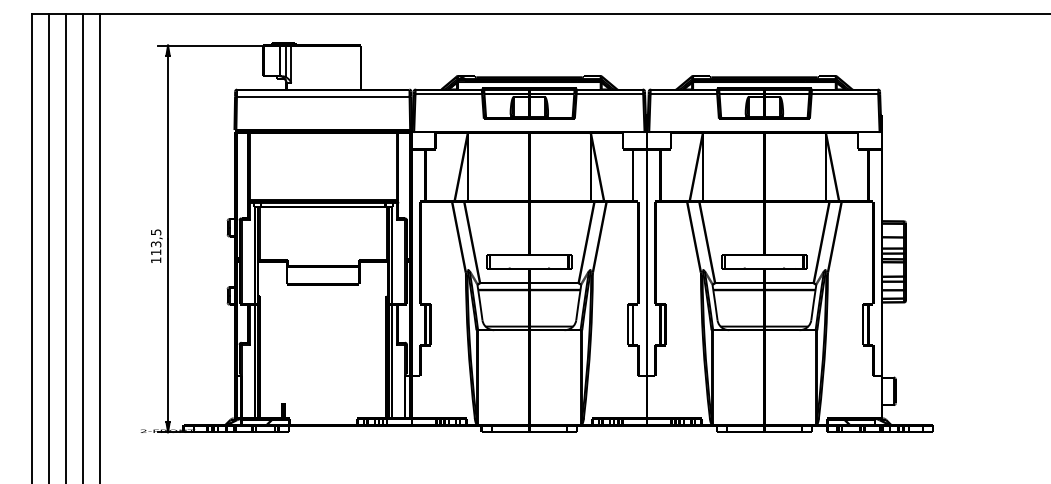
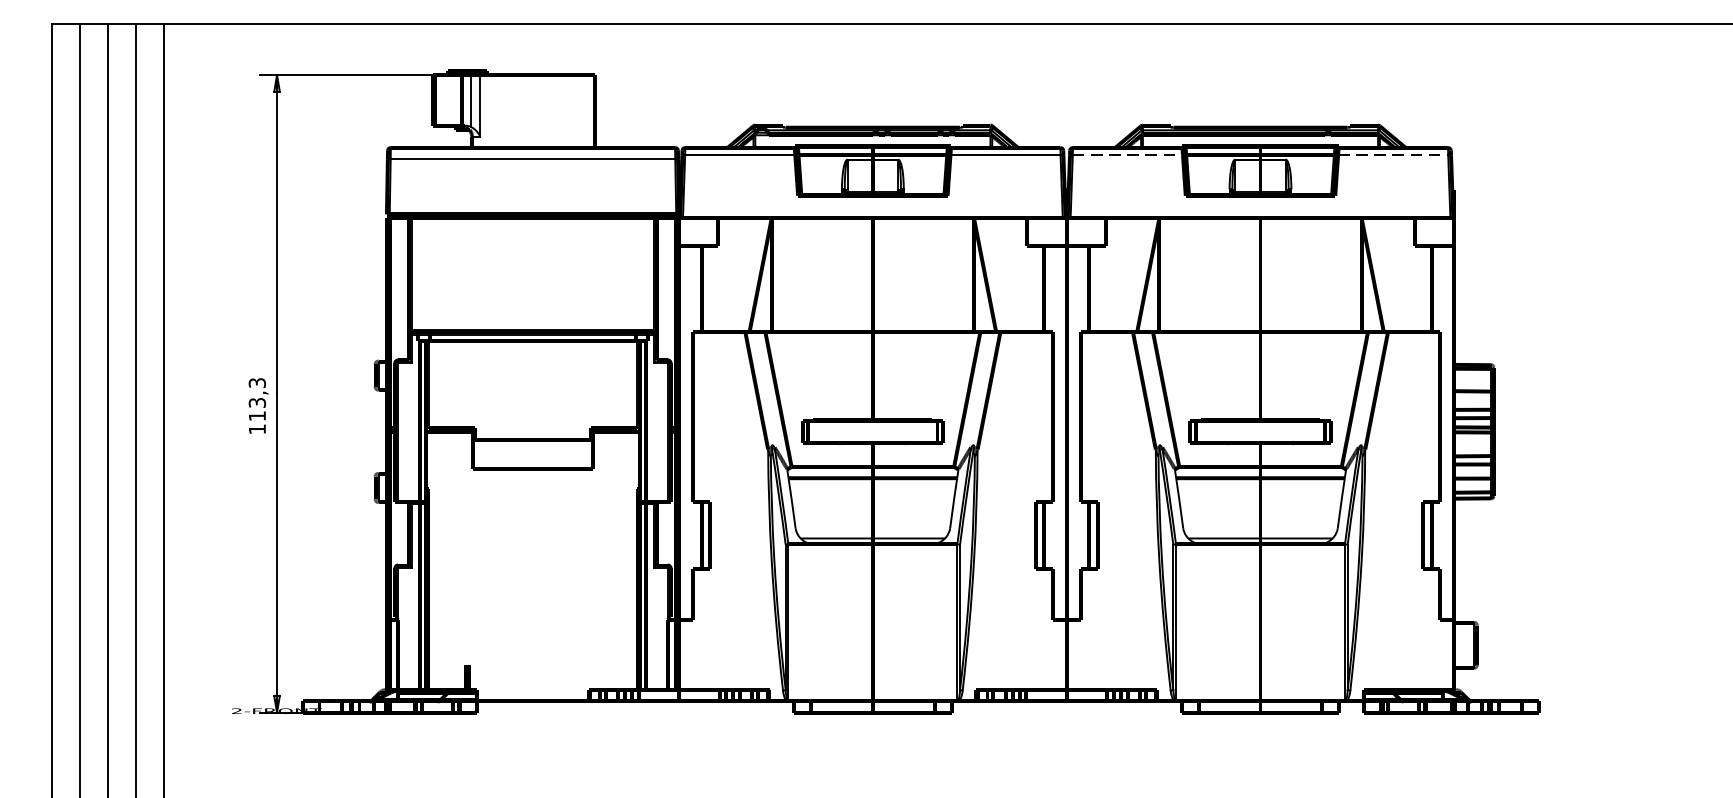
line: (684, 94) -> (1128, 155), solid -> dashed
line: (845, 94) -> (1394, 155), solid -> dashed
text: (155, 231) -> (256, 381), 113,5 -> 113,3

